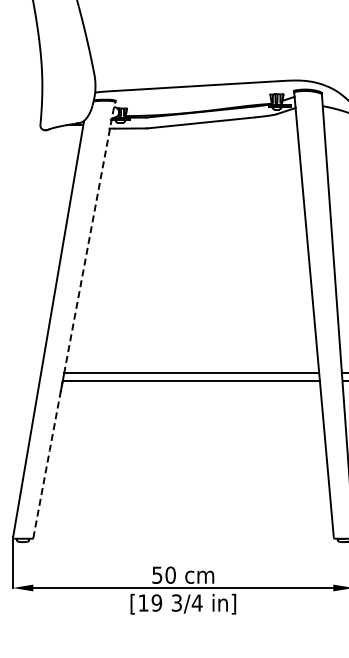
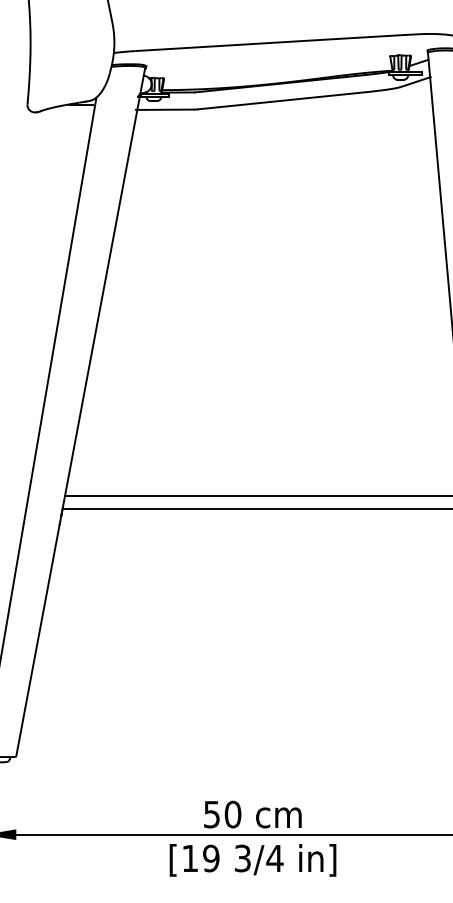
line: (89, 239) -> (104, 284), dashed -> solid
line: (47, 463) -> (38, 638), dashed -> solid

